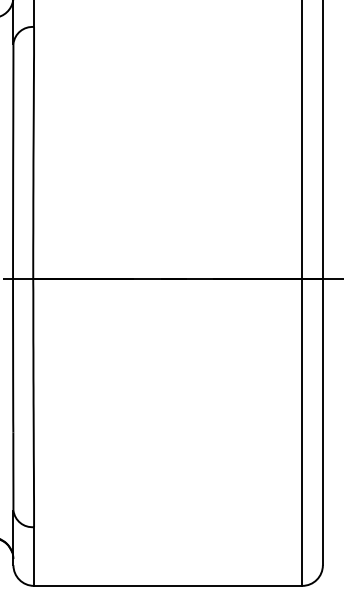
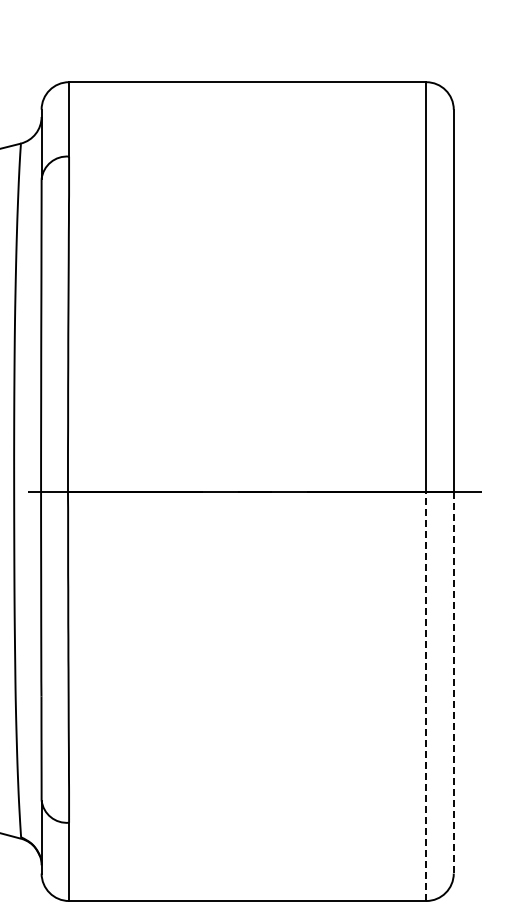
line: (322, 421) -> (453, 682), solid -> dashed
line: (302, 432) -> (426, 696), solid -> dashed

